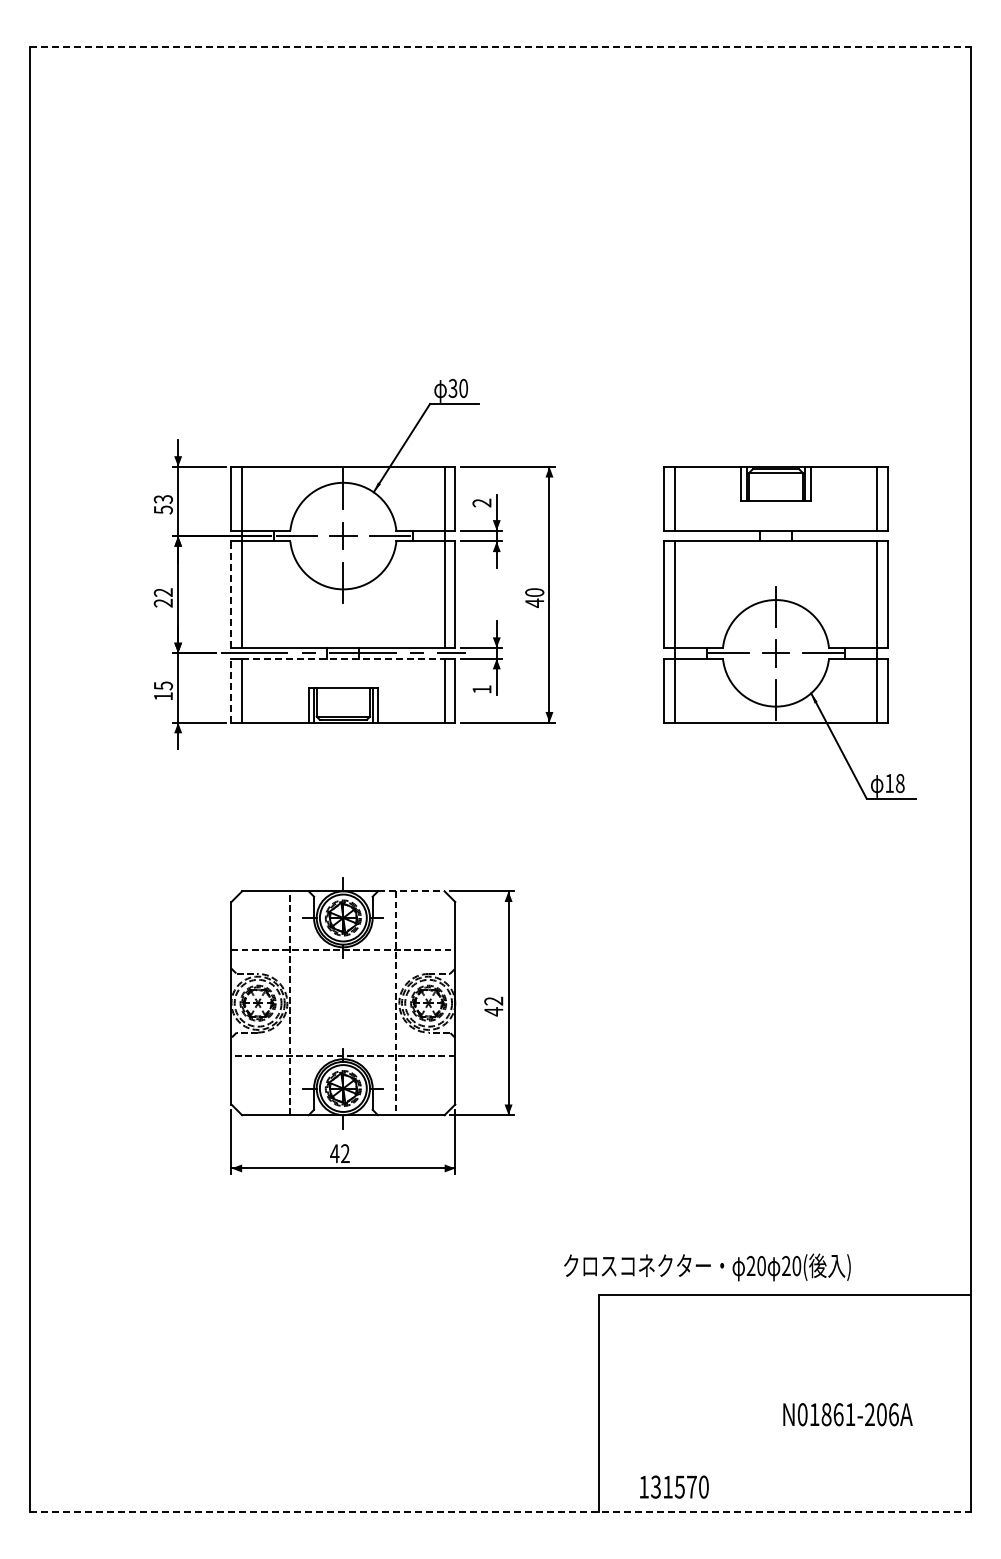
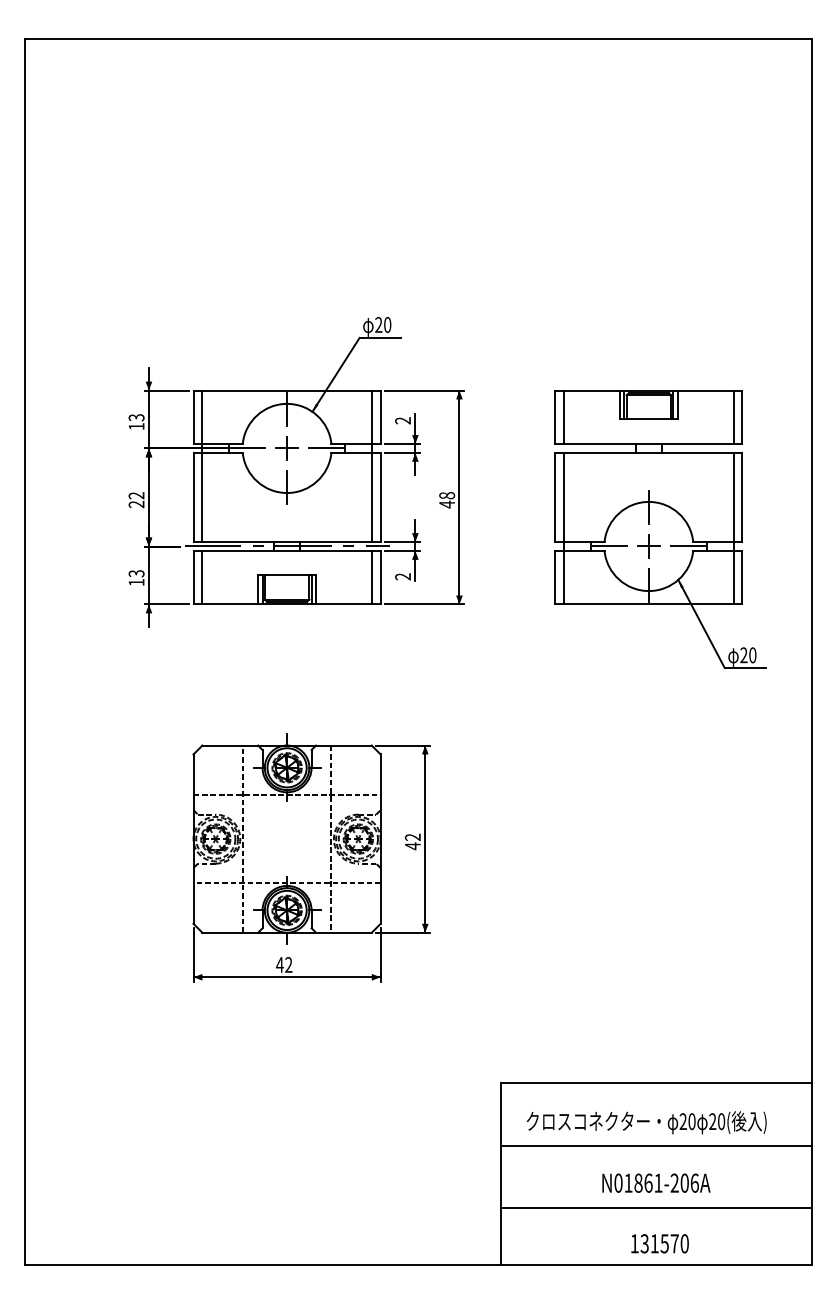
line: (500, 46) -> (418, 38), dashed -> solid
text: (452, 388) -> (378, 325), 30 -> 20
text: (163, 509) -> (136, 426), 53 -> 13
text: (534, 592) -> (446, 495), 40 -> 48
line: (231, 594) -> (193, 497), dashed -> solid
line: (343, 658) -> (287, 550), dashed -> solid
text: (162, 685) -> (135, 573), 15 -> 13
text: (481, 689) -> (402, 576), 1 -> 2
line: (231, 690) -> (193, 577), dashed -> solid
text: (894, 782) -> (748, 654), 18 -> 20
line: (411, 891) -> (344, 745), dashed -> solid
text: (707, 1267) -> (646, 1122), moved
line: (784, 1369) -> (656, 1145), added
text: (847, 1414) -> (656, 1183), moved
line: (784, 1444) -> (656, 1208), added
text: (674, 1486) -> (660, 1243), moved
line: (500, 1512) -> (418, 1265), dashed -> solid

